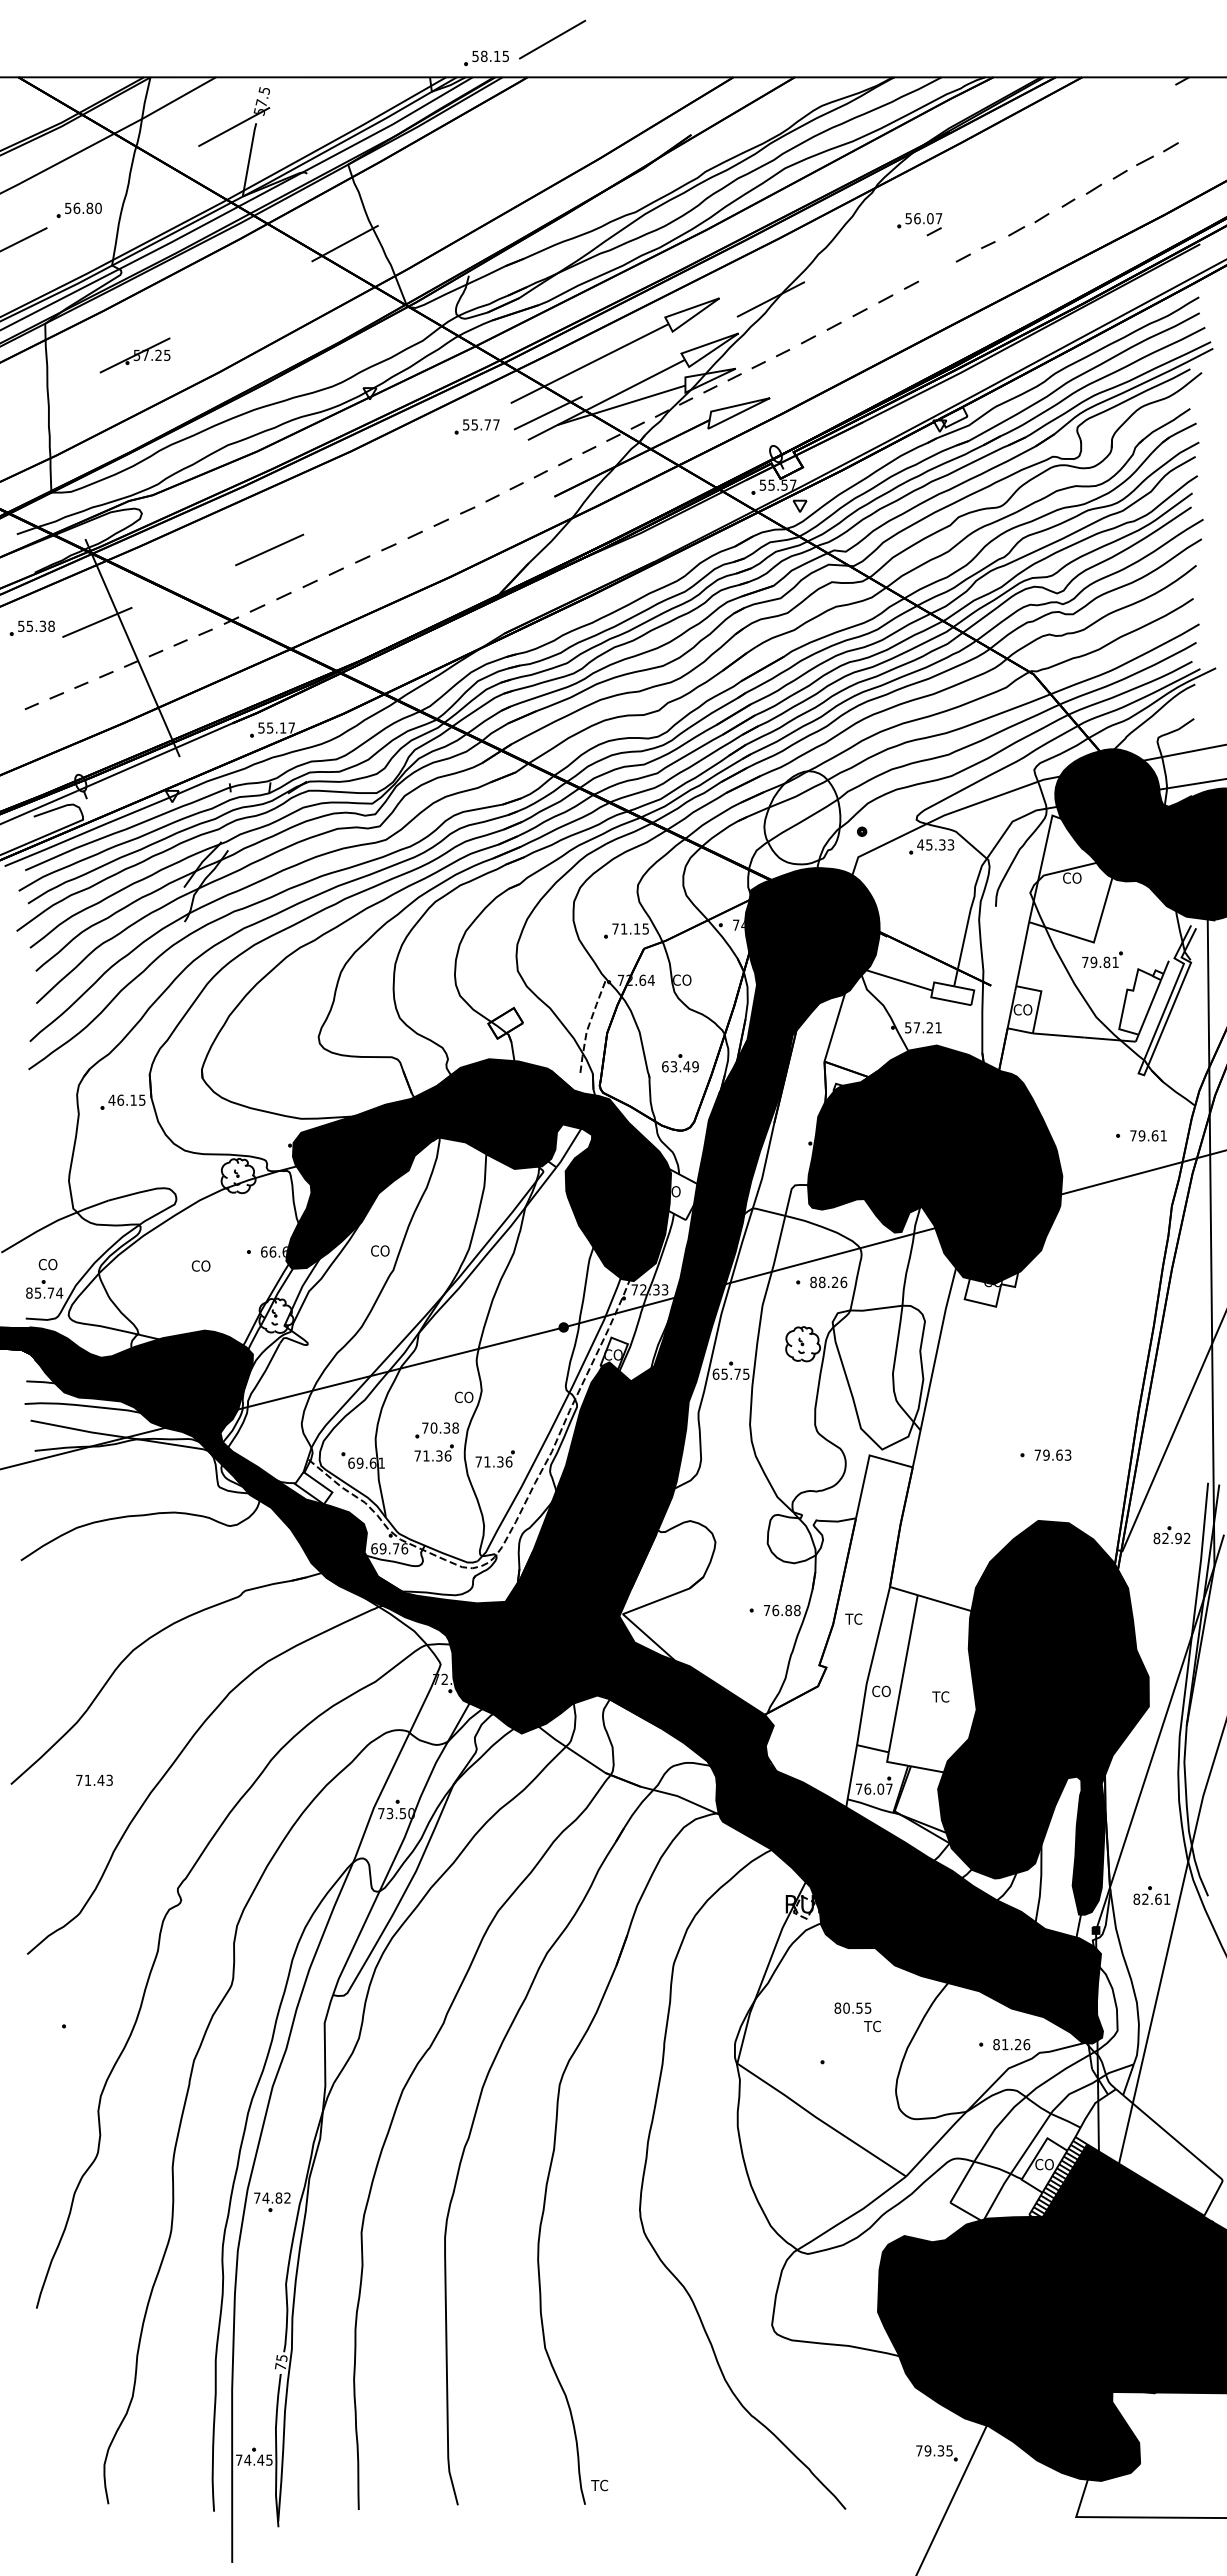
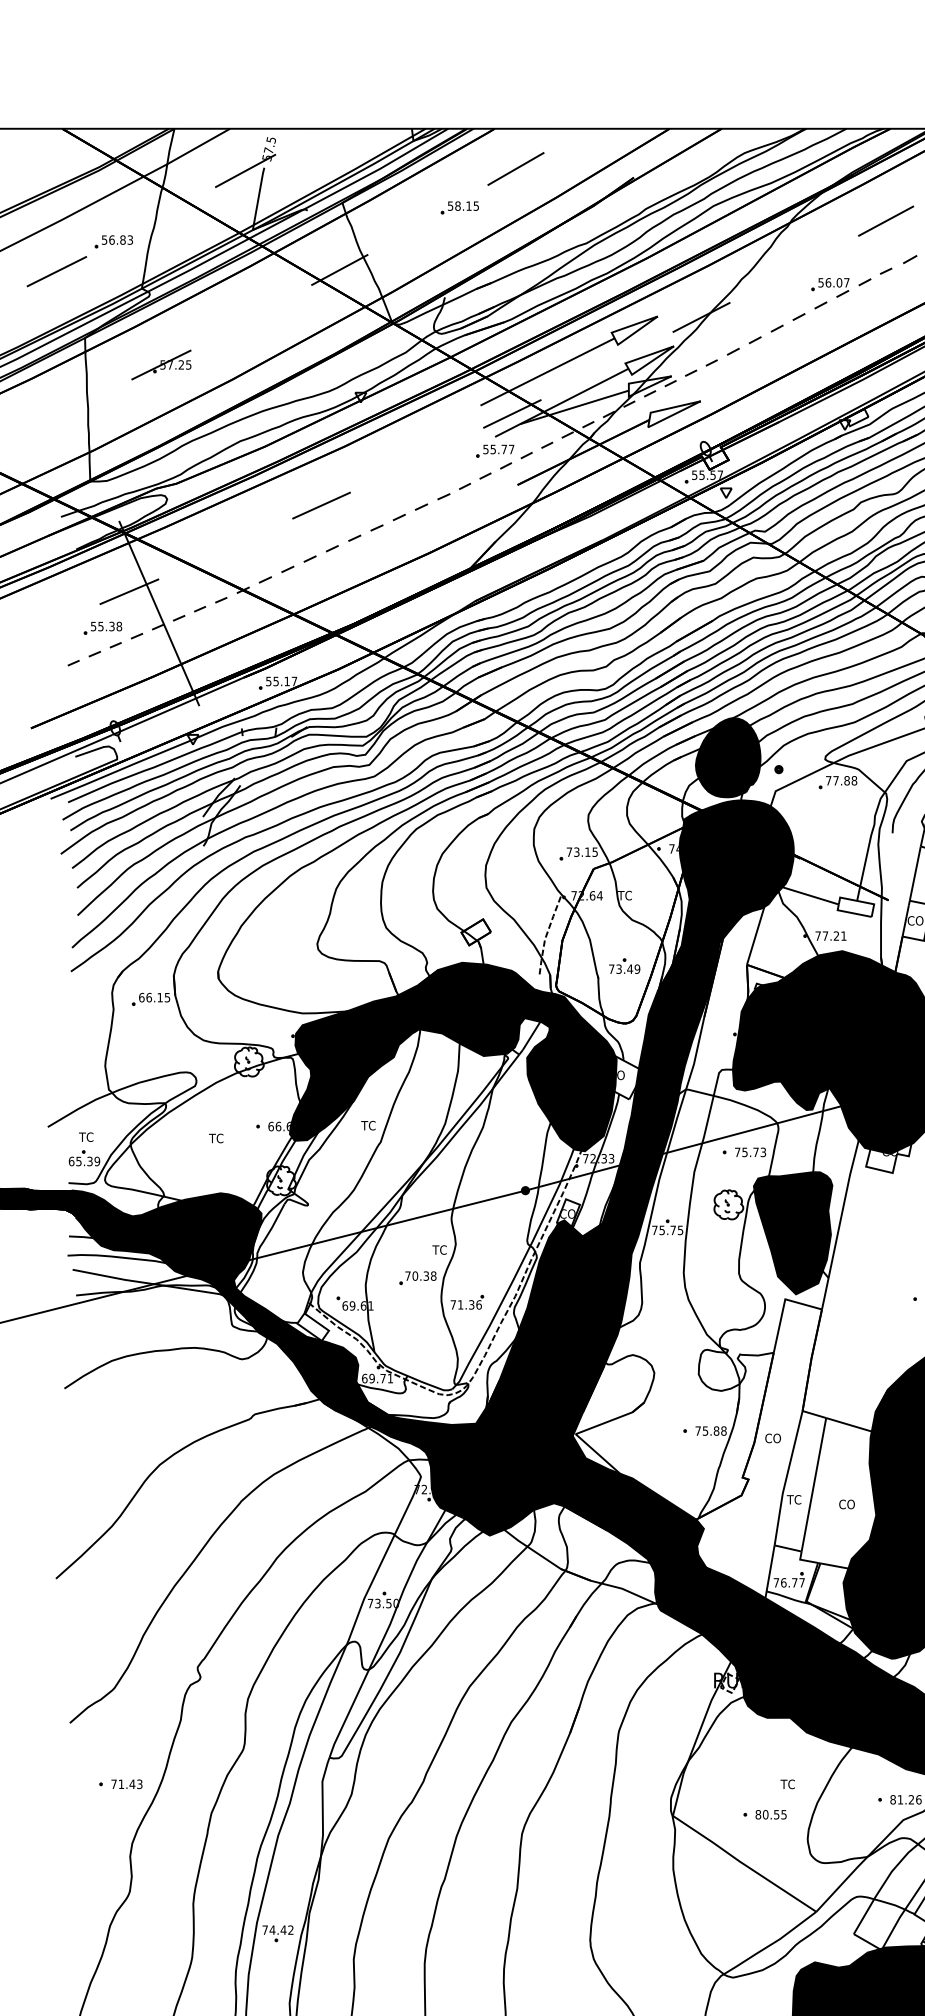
line: (552, 39) -> (515, 168), moved
part: (486, 58) -> (459, 207), moved
line: (988, 185) -> (886, 220), added
text: (98, 207) -> (130, 239), 56.80 -> 56.83
part: (919, 224) -> (830, 287), moved
part: (476, 426) -> (494, 450), moved
line: (269, 549) -> (321, 505), moved
part: (31, 627) -> (102, 627), moved
fill: (802, 817) -> (728, 757), added
text: (935, 844) -> (841, 780), 45.33 -> 77.88
text: (624, 928) -> (577, 851), 71.15 -> 73.15
text: (681, 979) -> (625, 895), CO -> TC
text: (908, 1027) -> (818, 935), 57.21 -> 77.21
text: (665, 1066) -> (611, 968), 63.49 -> 73.49
text: (111, 1099) -> (141, 997), 46.15 -> 66.15
text: (379, 1250) -> (369, 1125), CO -> TC
text: (47, 1264) -> (87, 1137), CO -> TC
text: (200, 1265) -> (216, 1138), CO -> TC
text: (828, 1282) -> (750, 1152), 88.26 -> 75.73
text: (44, 1292) -> (84, 1160), 85.74 -> 65.39
text: (715, 1373) -> (654, 1229), 65.75 -> 75.75
fill: (878, 1377) -> (792, 1233), added
text: (463, 1397) -> (440, 1250), CO -> TC
part: (433, 1452) -> (414, 1296), removed
text: (404, 1548) -> (390, 1378), 69.76 -> 69.71
text: (775, 1610) -> (705, 1431), 76.88 -> 75.88
text: (854, 1618) -> (772, 1437), TC -> CO
text: (880, 1691) -> (794, 1499), CO -> TC
text: (941, 1696) -> (846, 1504), TC -> CO
text: (94, 1779) -> (126, 1783), moved
text: (880, 1788) -> (794, 1582), 76.07 -> 76.77
text: (852, 2007) -> (770, 1814), moved
text: (278, 2197) -> (283, 1929), 74.82 -> 74.42

